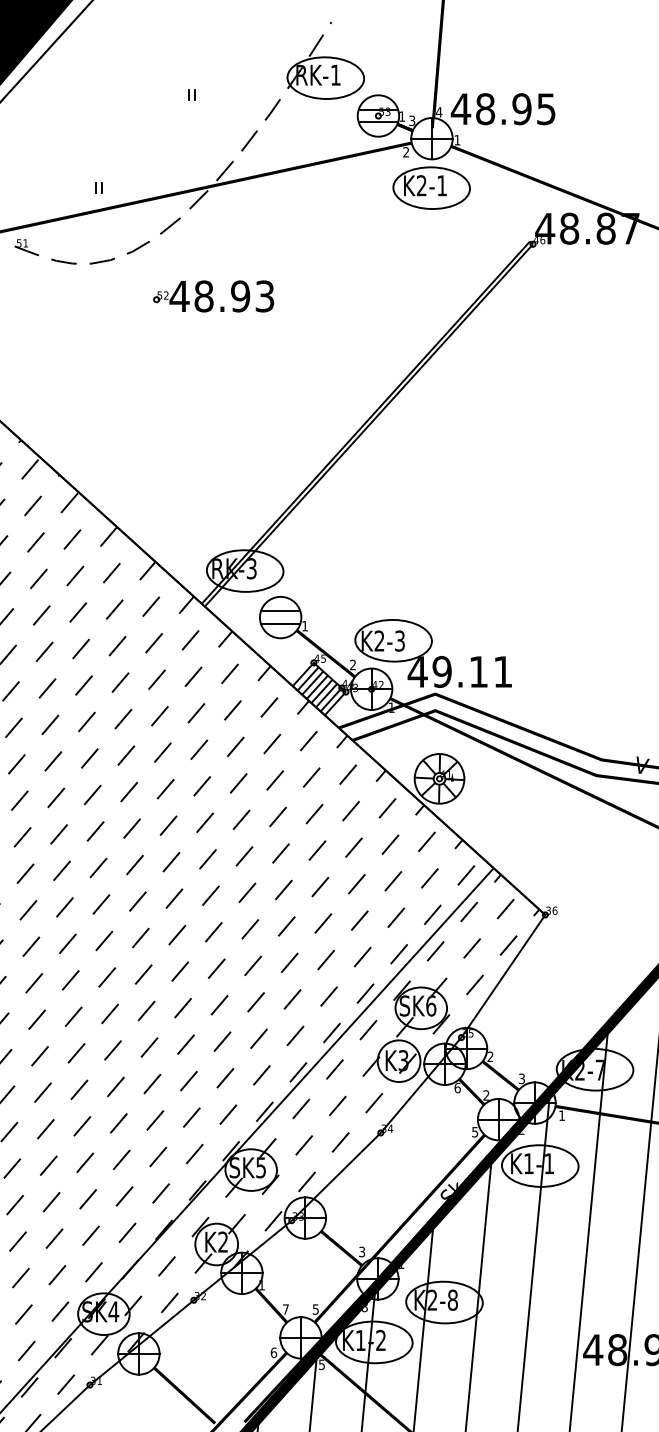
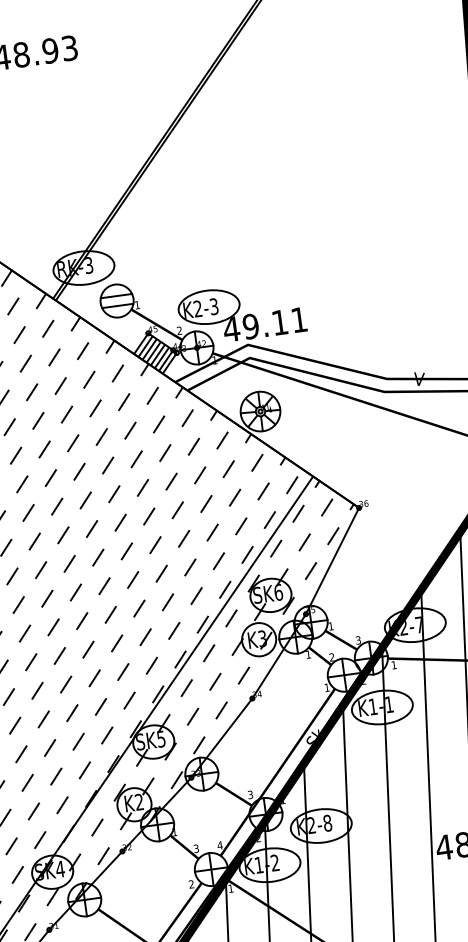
text: (490, 1056) -> (331, 626), 2 -> 1
text: (457, 1087) -> (308, 654), 6 -> 1
text: (475, 1132) -> (327, 687), 5 -> 1
text: (364, 1308) -> (258, 839), 8 -> 2
text: (285, 1309) -> (196, 848), 7 -> 3
text: (315, 1309) -> (219, 845), 5 -> 4
text: (273, 1352) -> (191, 884), 6 -> 2
text: (321, 1364) -> (230, 888), 5 -> 1

